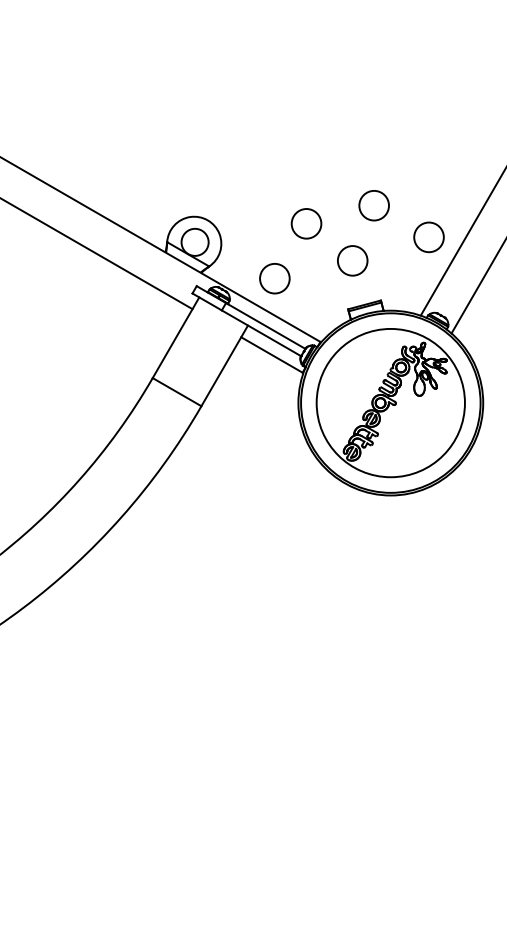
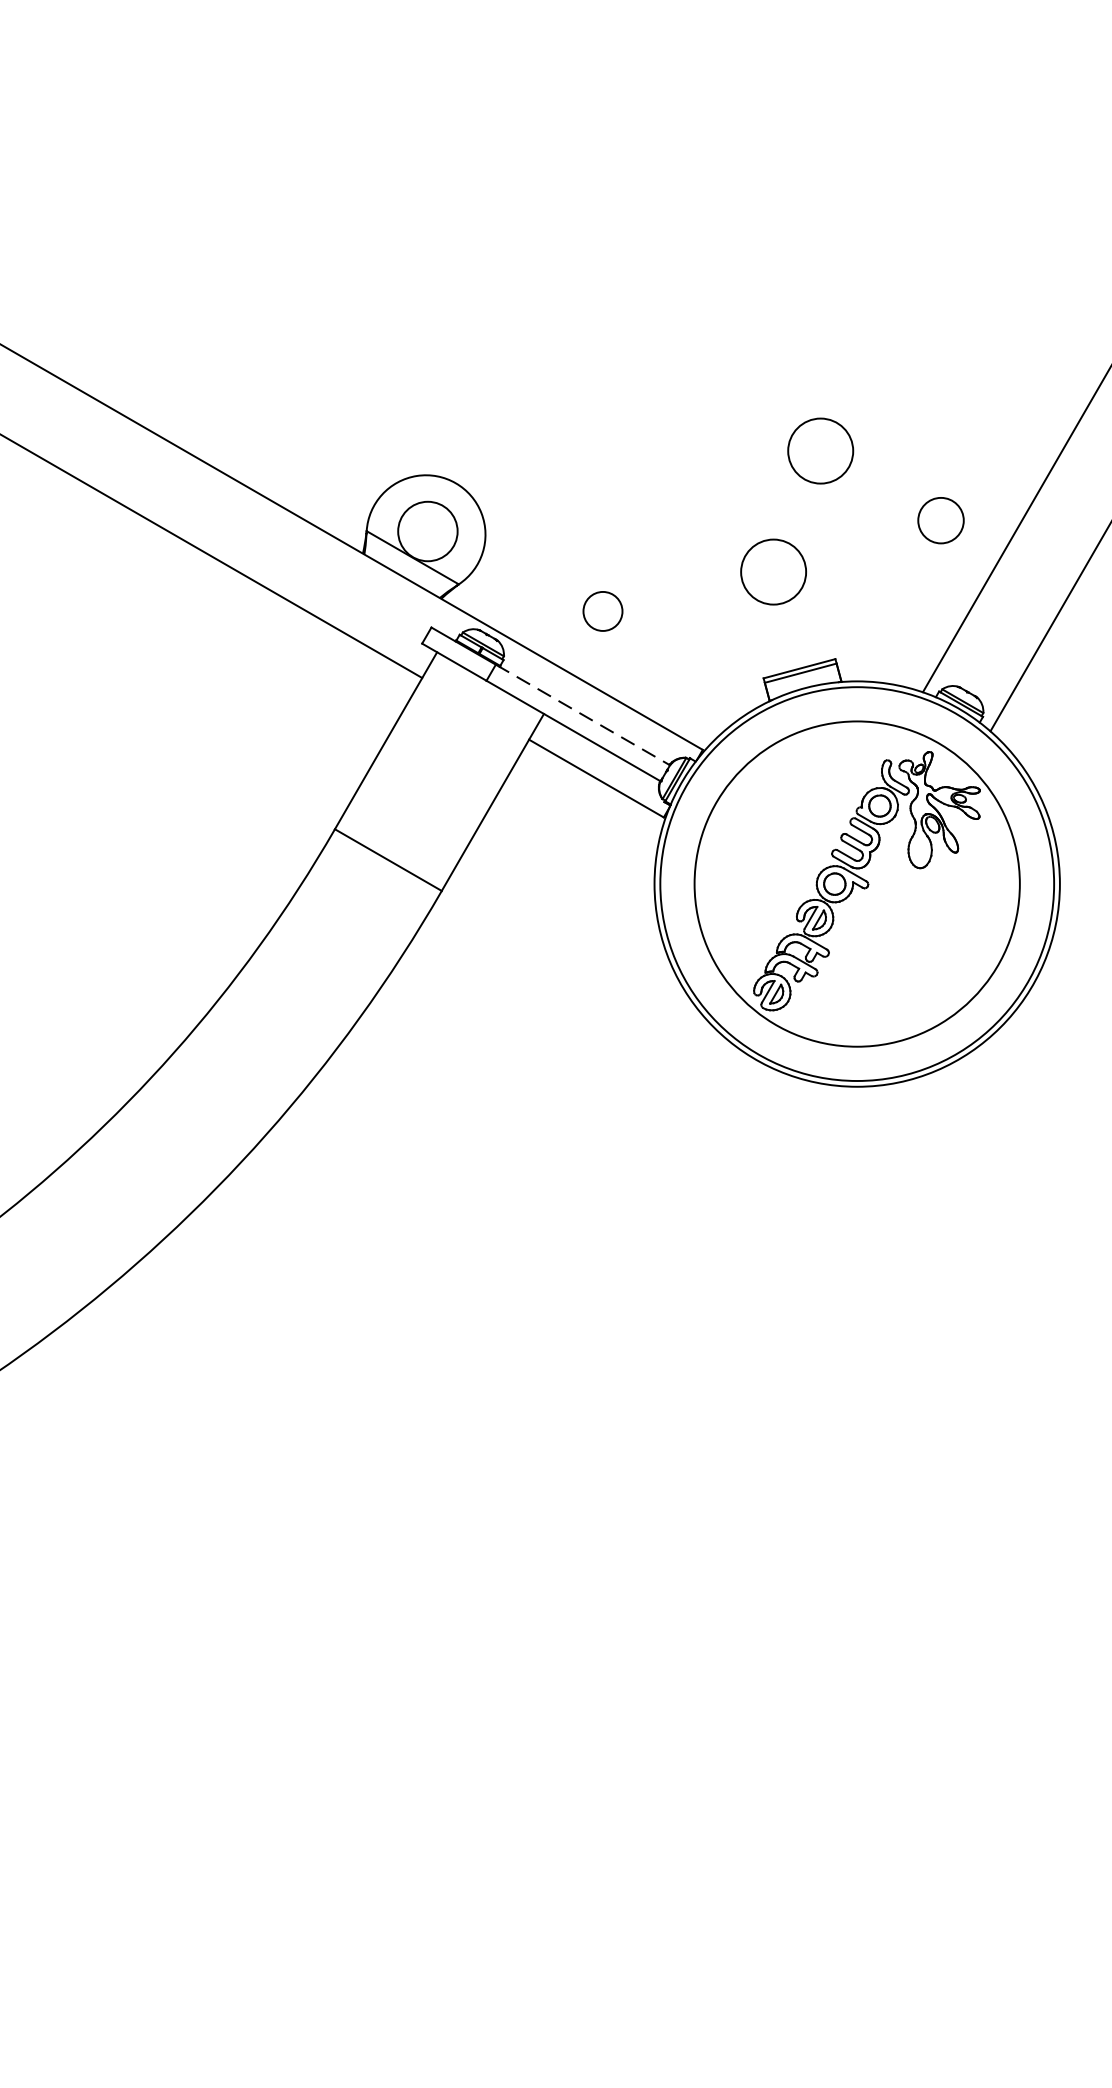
circle: (306, 223) -> (672, 490), removed
circle: (428, 237) -> (939, 520), size x0.7
circle: (274, 278) -> (602, 610), size x0.6
line: (265, 326) -> (582, 716), solid -> dashed

